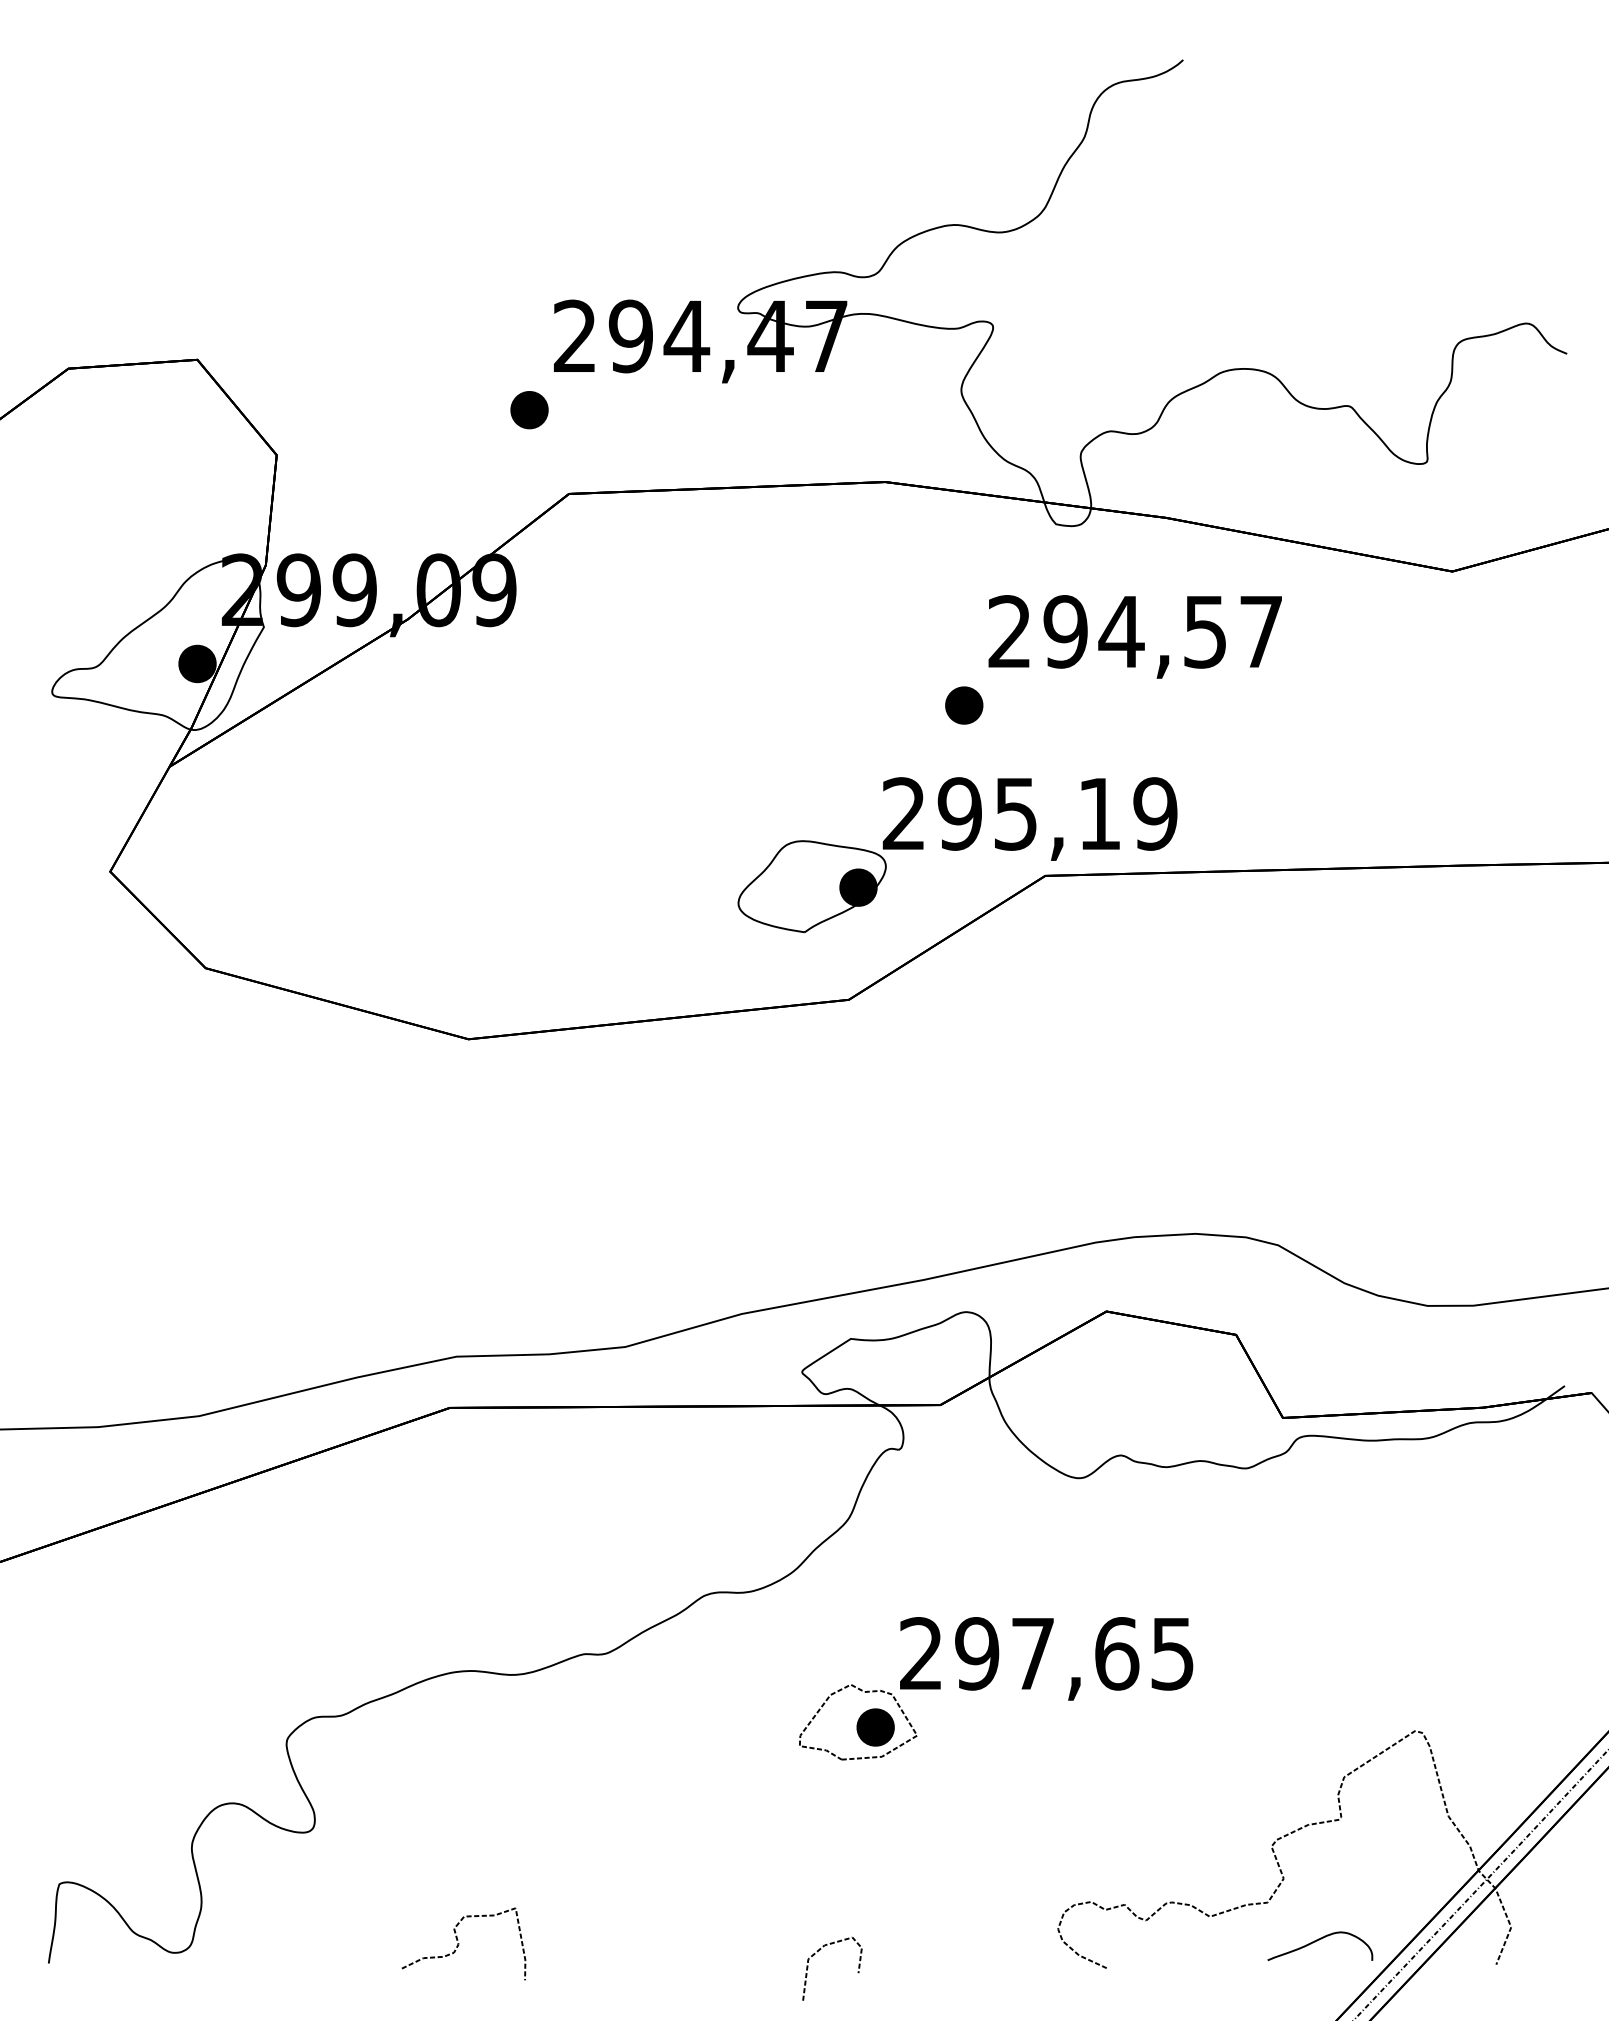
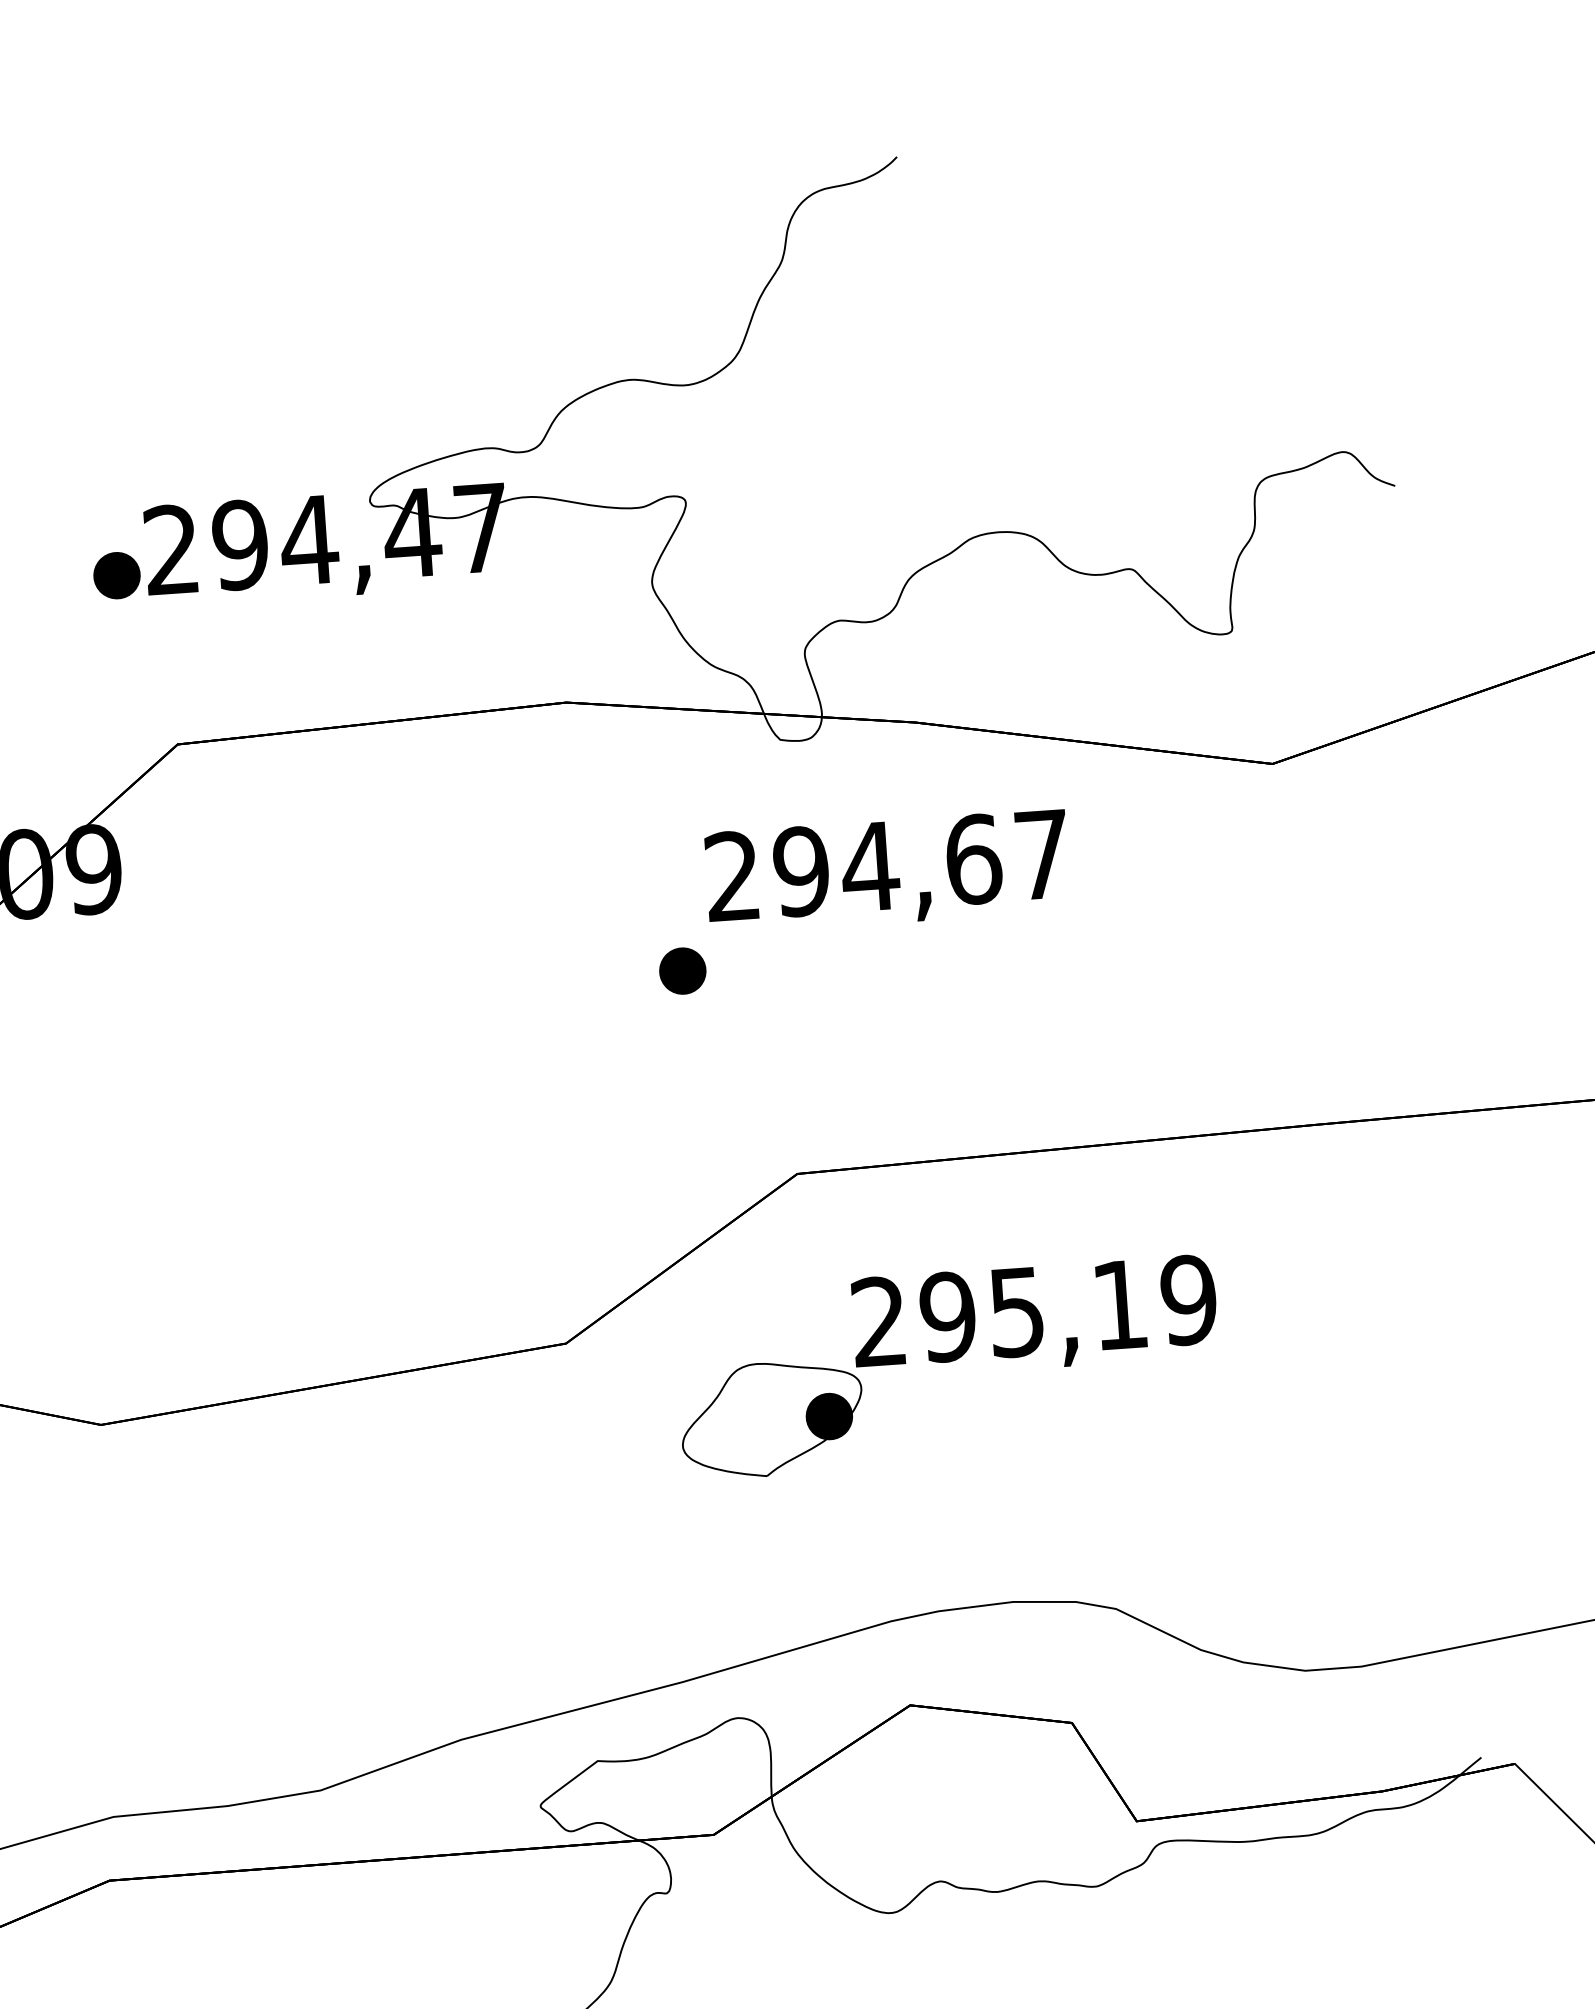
part: (529, 410) -> (117, 576), moved
text: (1205, 631) -> (973, 859), 294,57 -> 294,67
part: (957, 855) -> (948, 1368), moved

